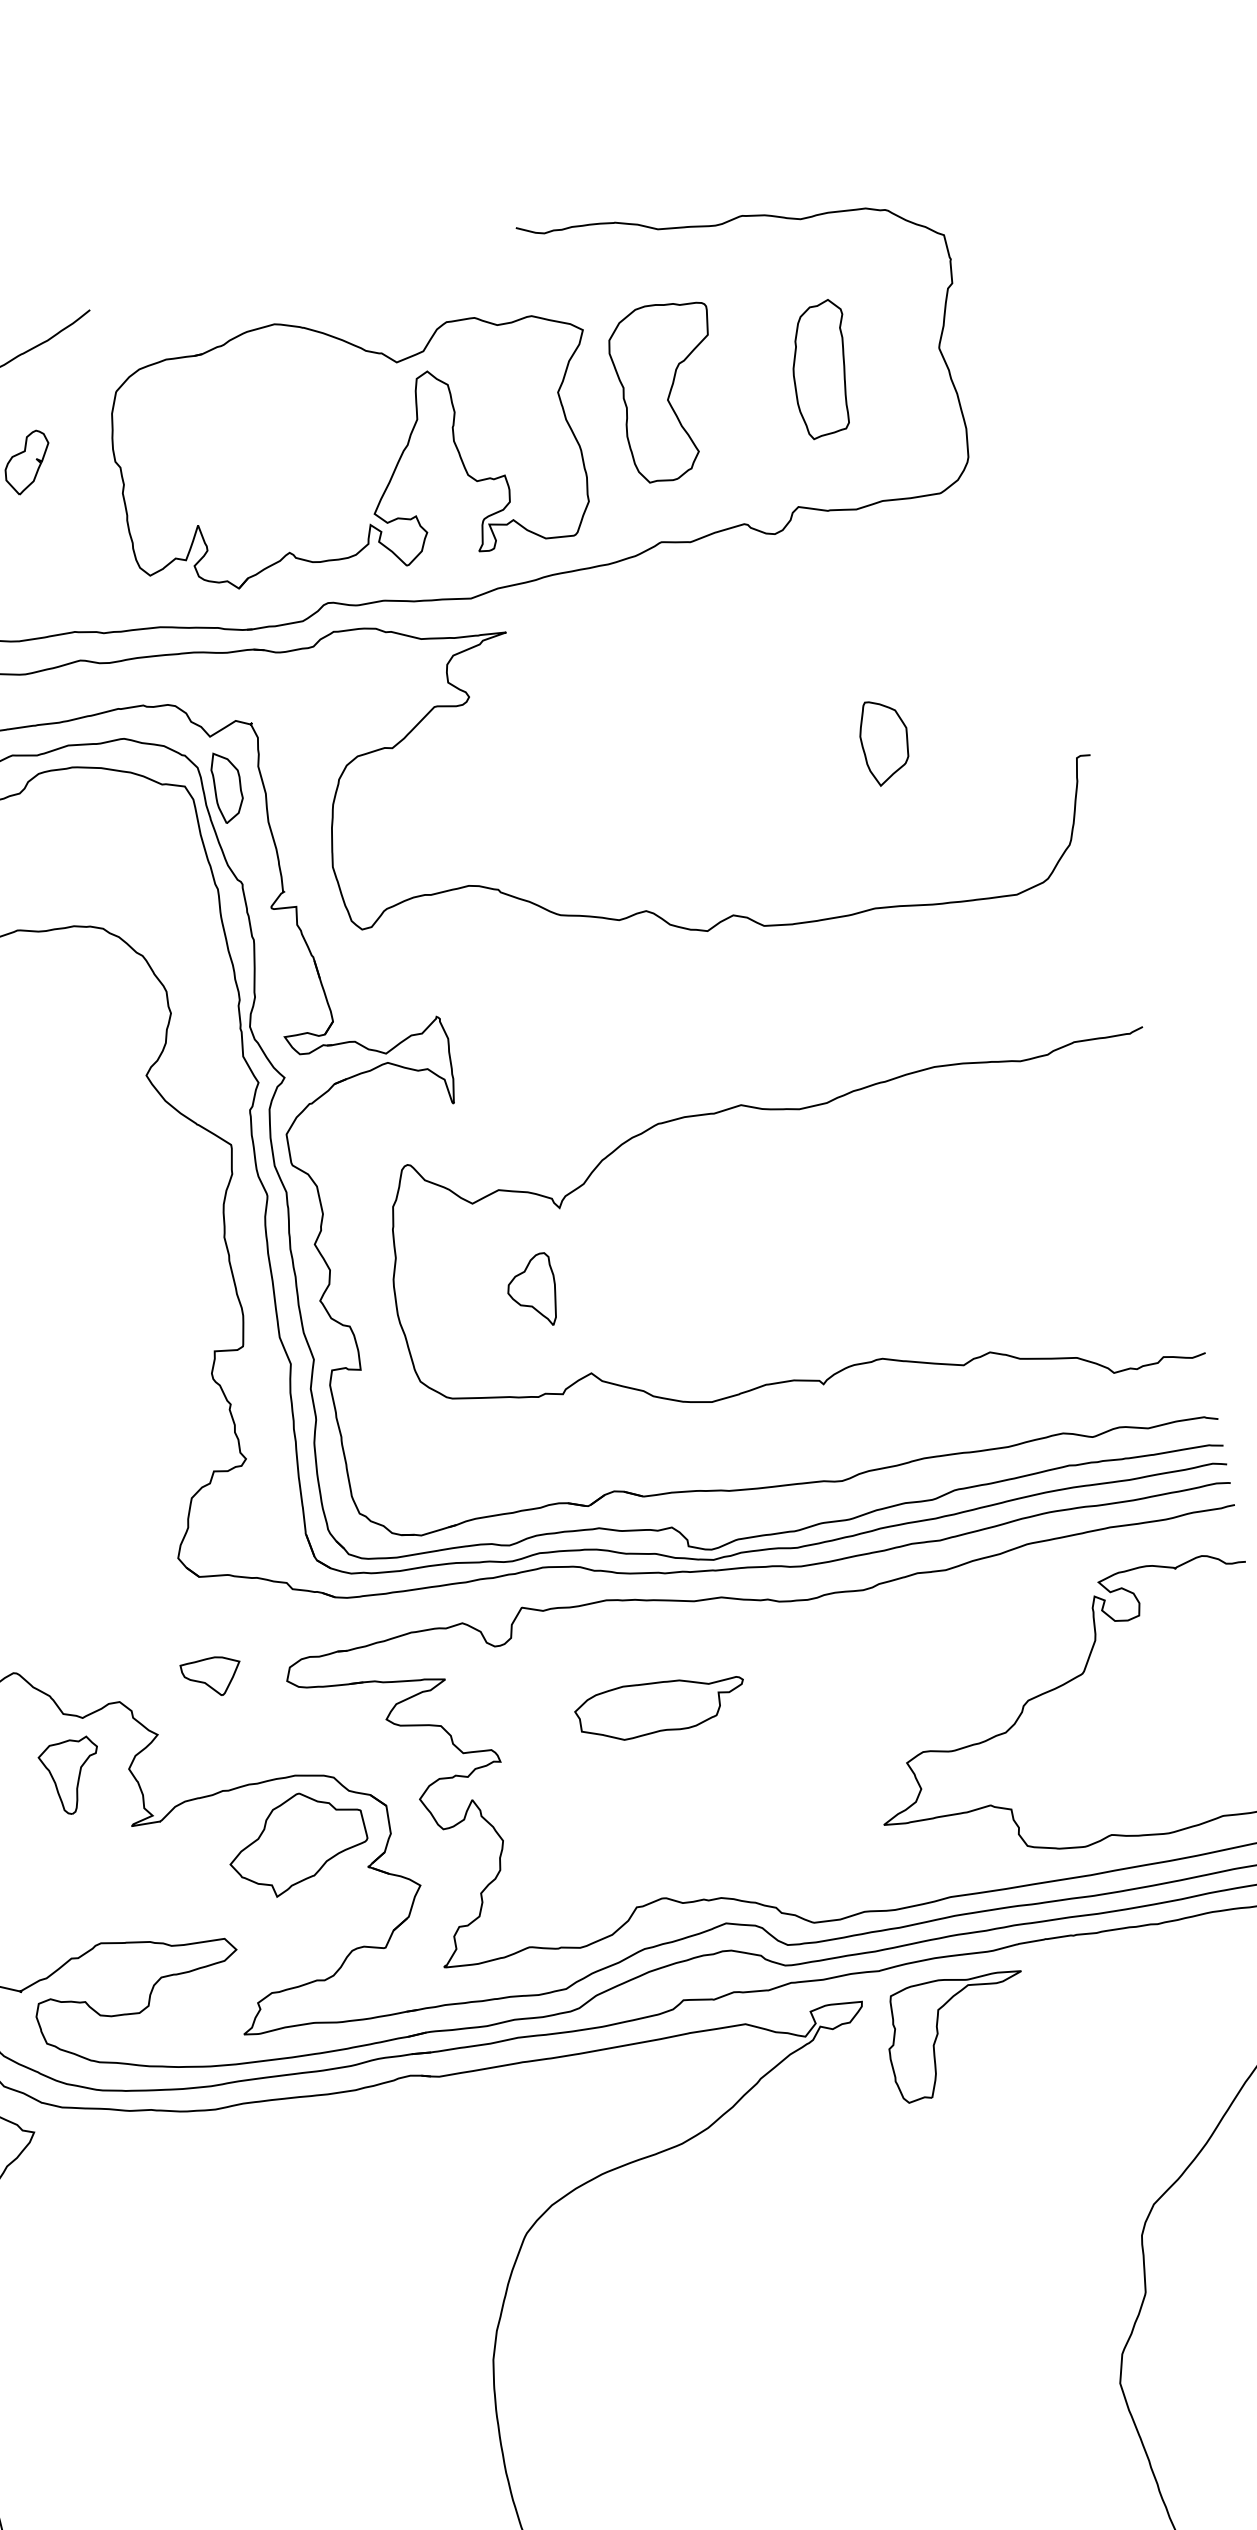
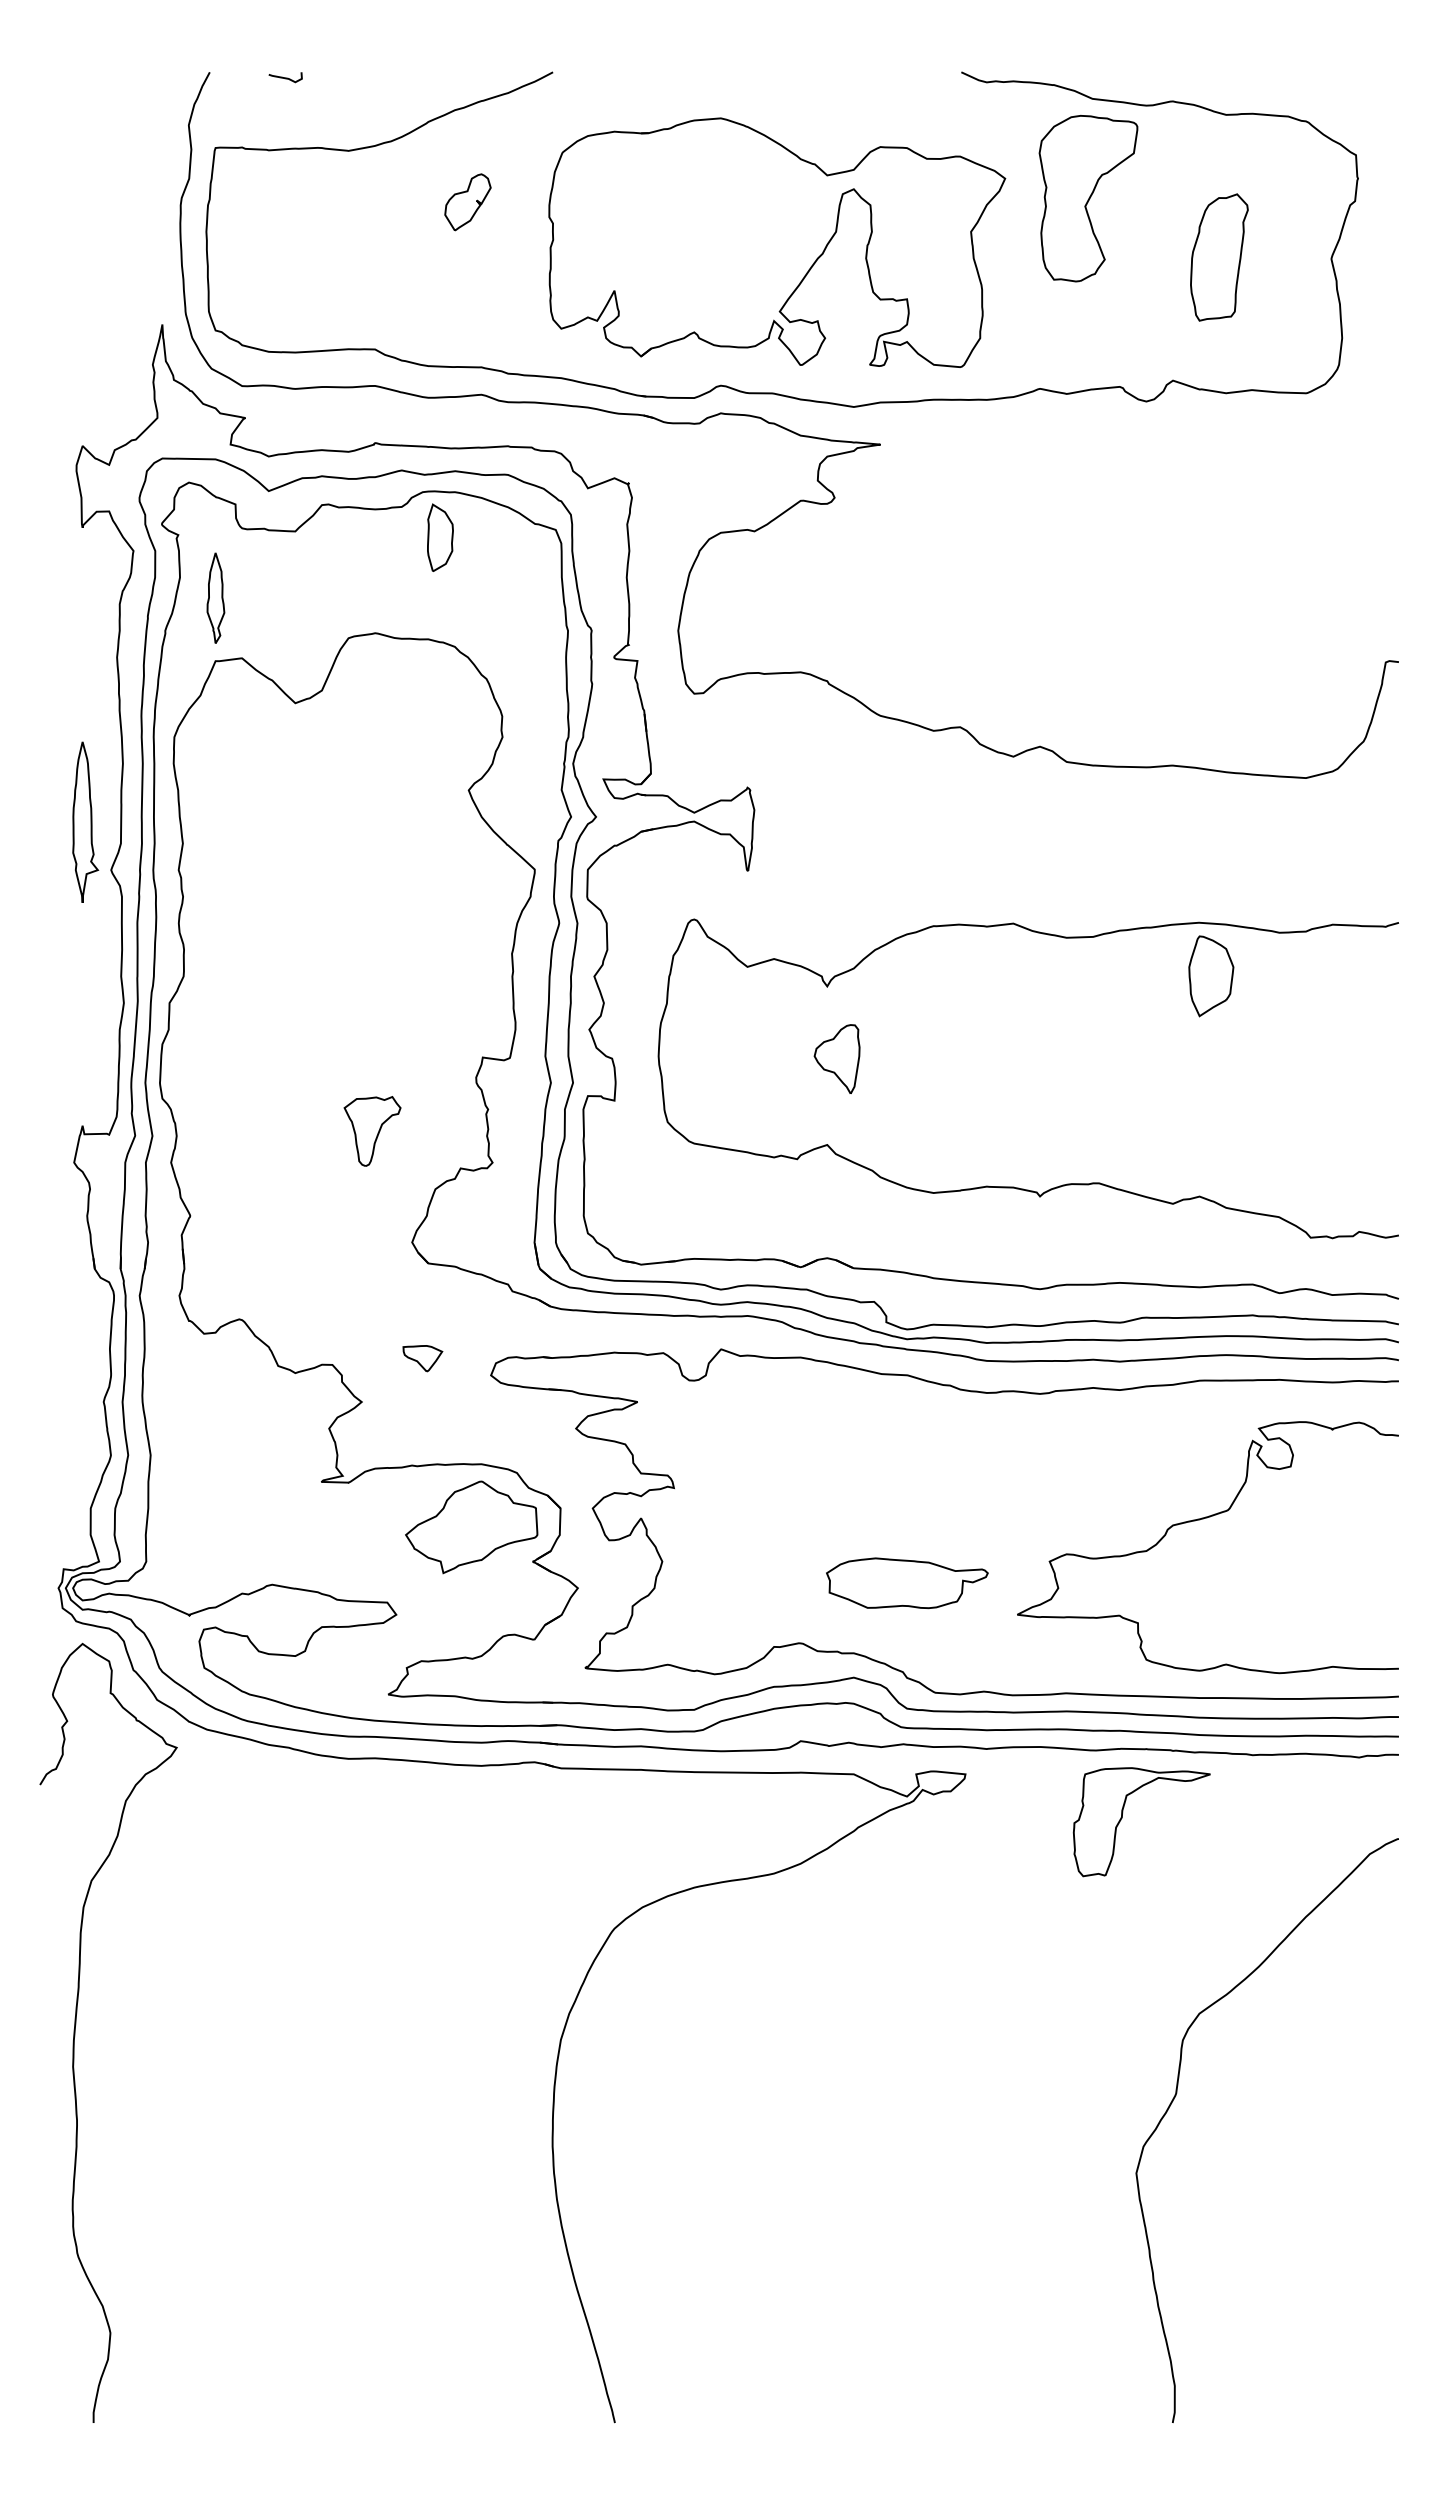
part: (669, 391) -> (1088, 198), moved
part: (885, 742) -> (1211, 976), moved
part: (227, 786) -> (440, 537), moved
part: (531, 1291) -> (836, 1058), moved
part: (212, 1677) -> (422, 1358), size x0.7
part: (661, 1706) -> (907, 1583), moved
part: (72, 1776) -> (372, 1131), moved
part: (938, 2034) -> (1122, 1818), moved

